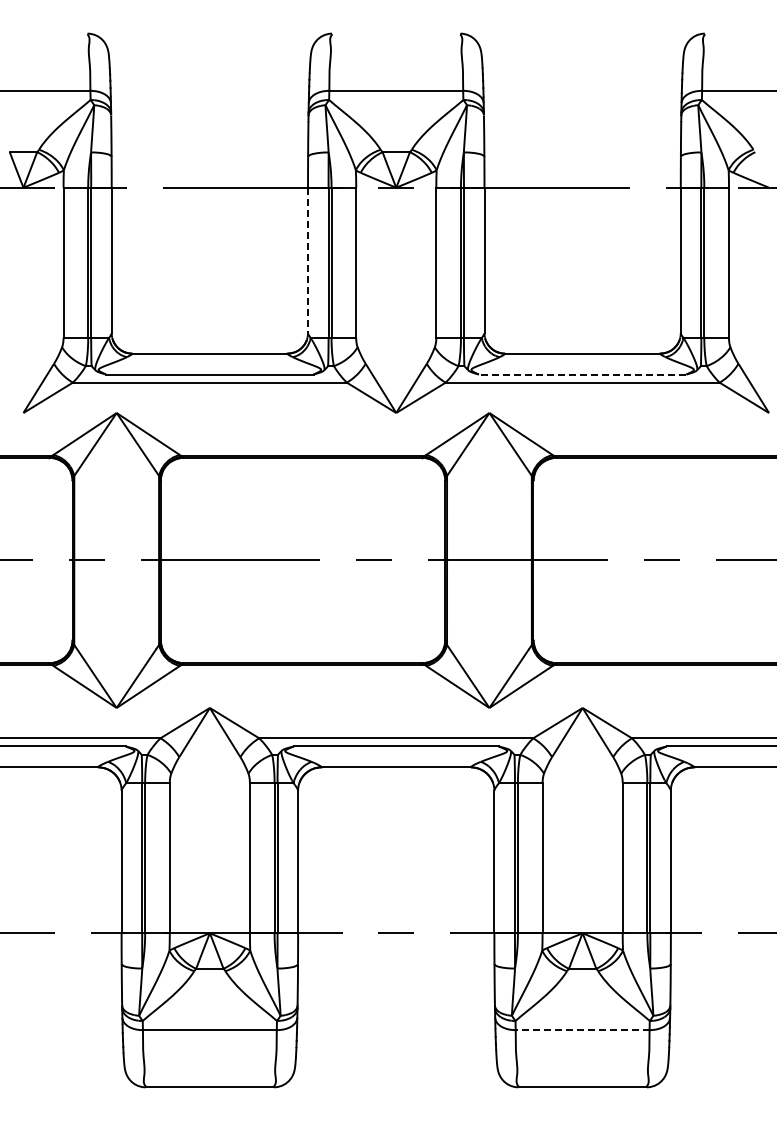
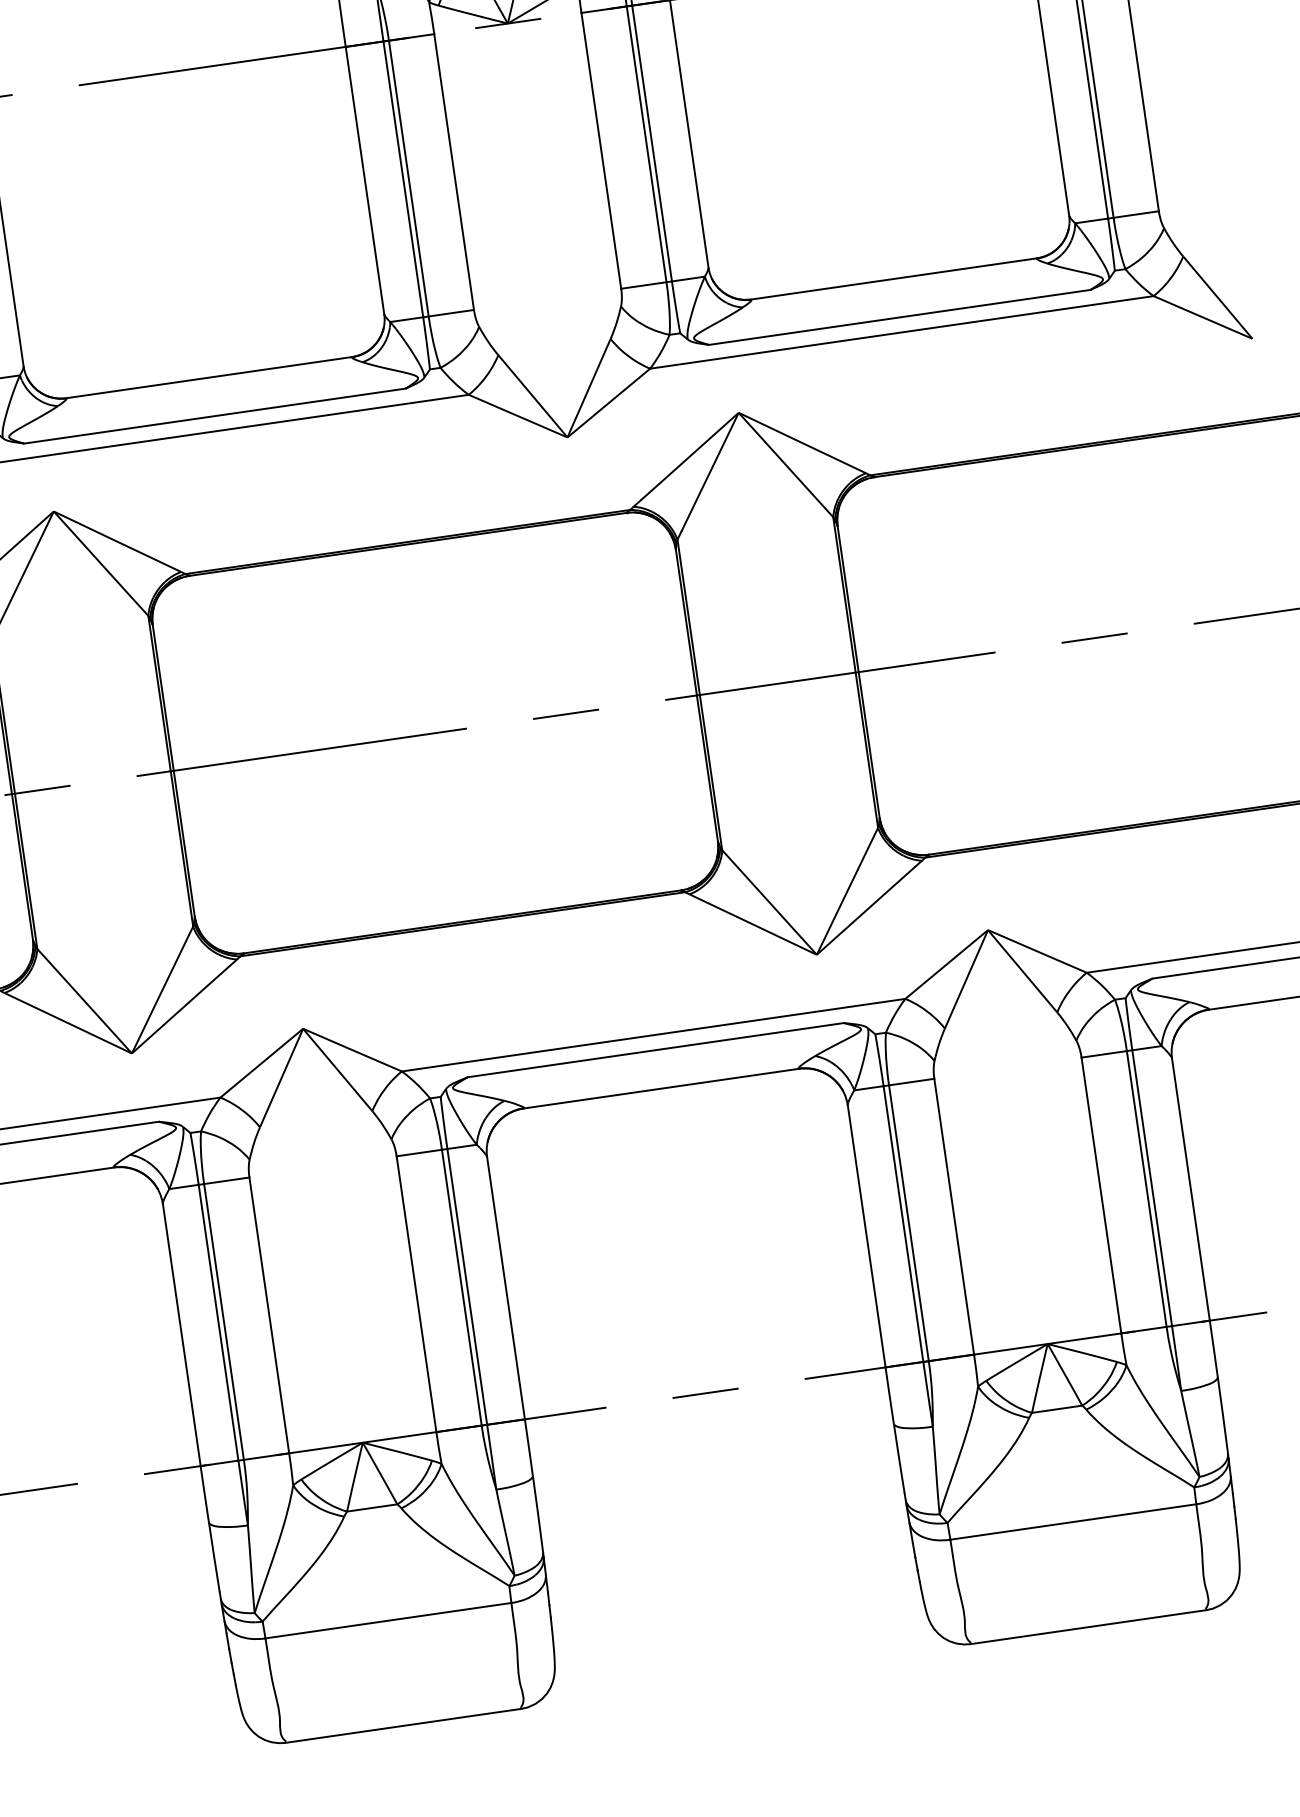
line: (308, 260) -> (365, 180), dashed -> solid
line: (582, 374) -> (899, 317), dashed -> solid
line: (582, 1030) -> (1073, 1522), dashed -> solid

